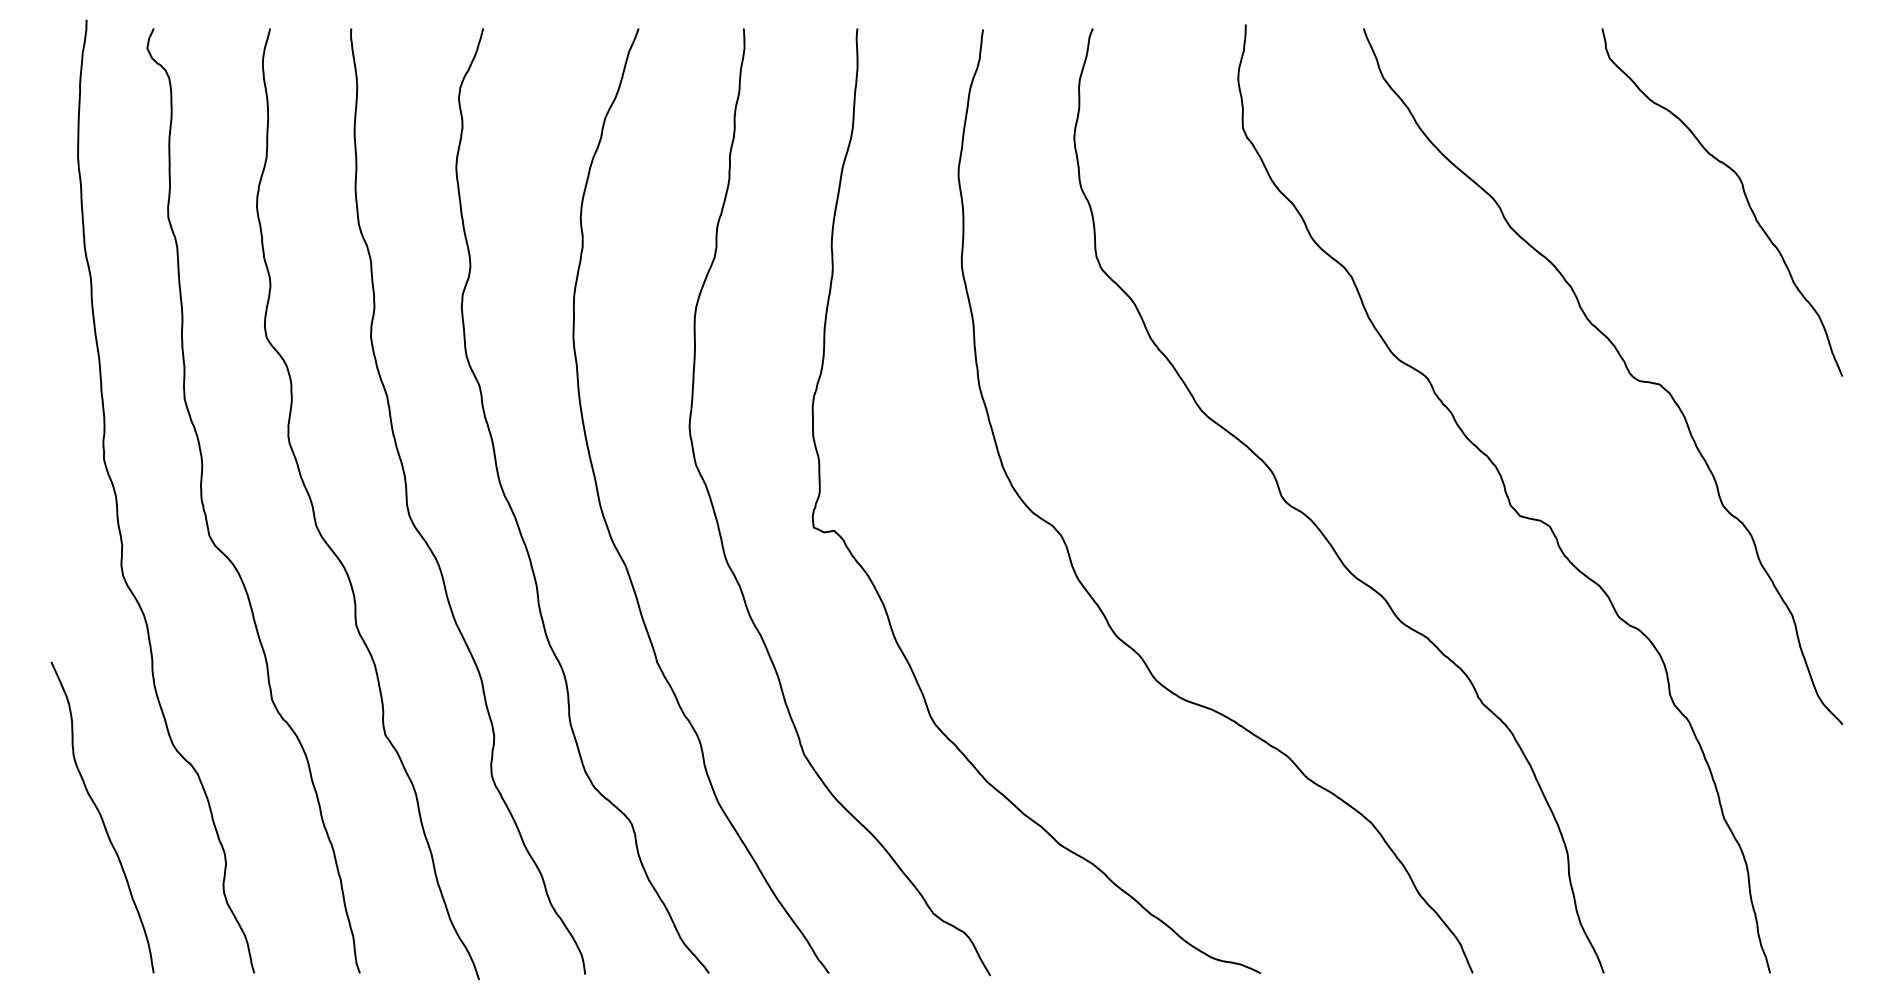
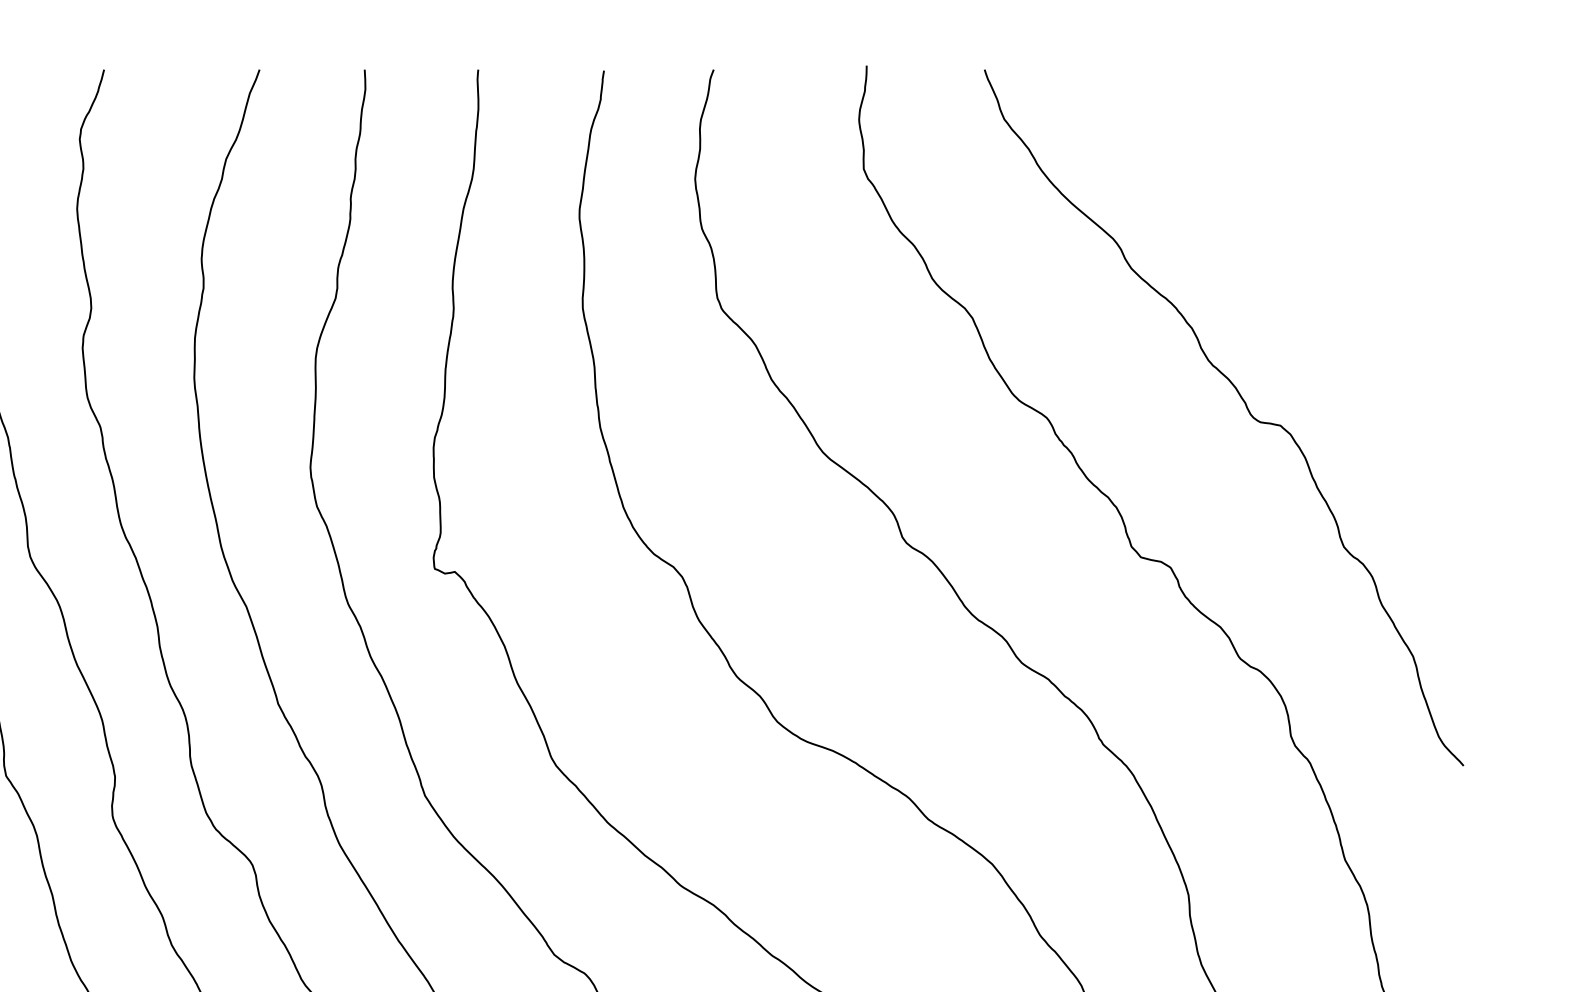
curve: (1743, 193) -> (1364, 234), removed

